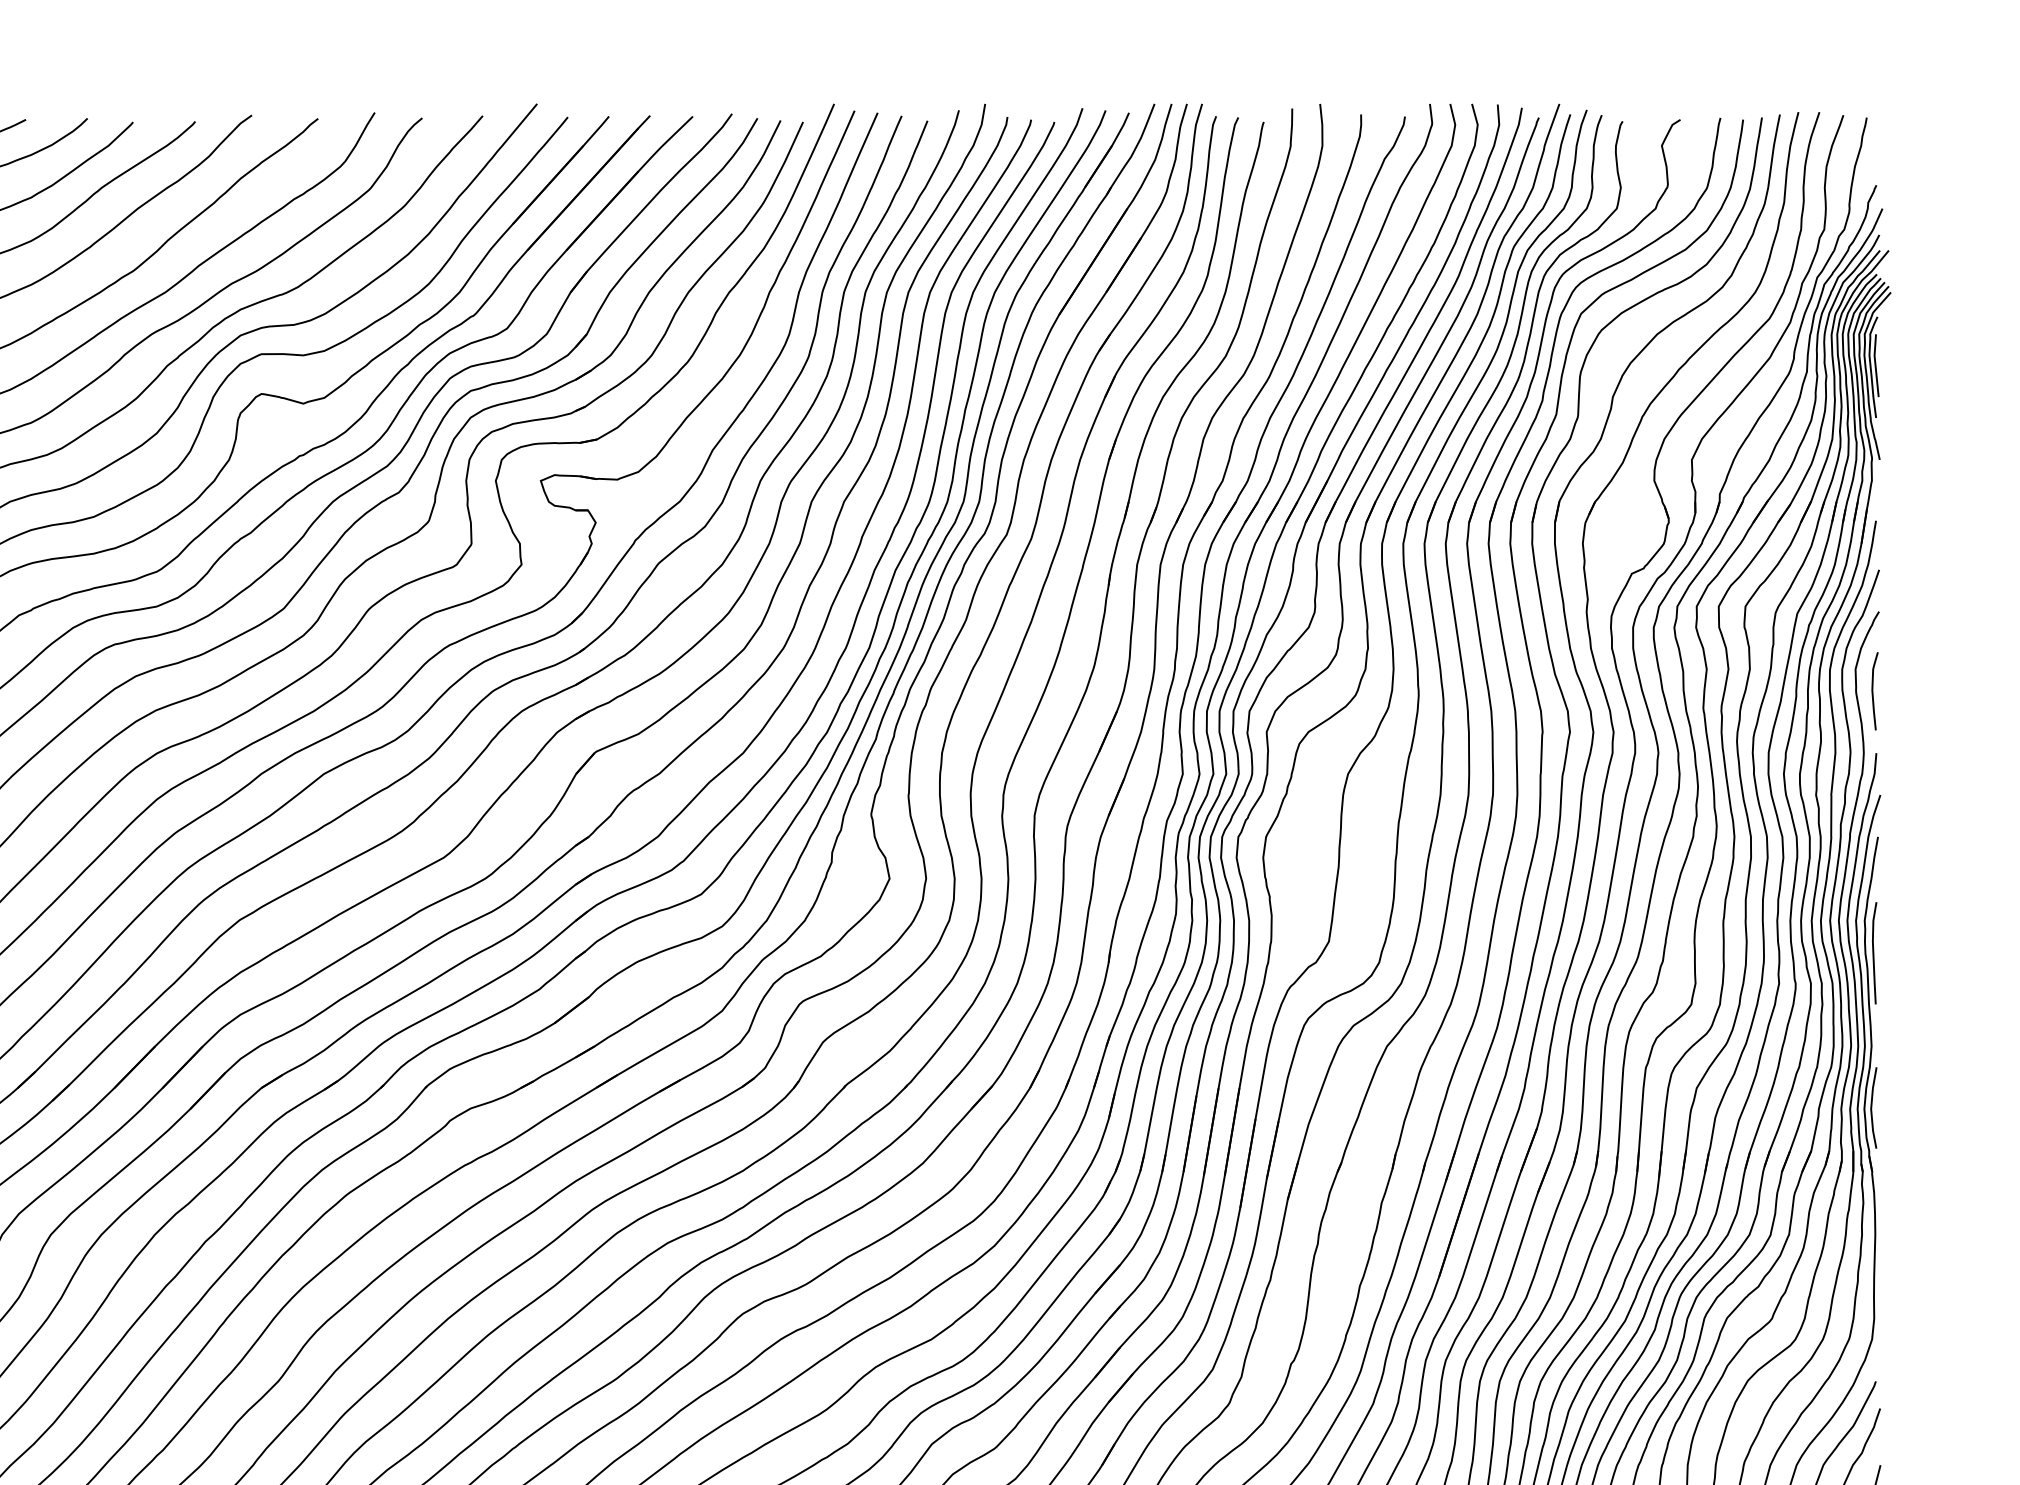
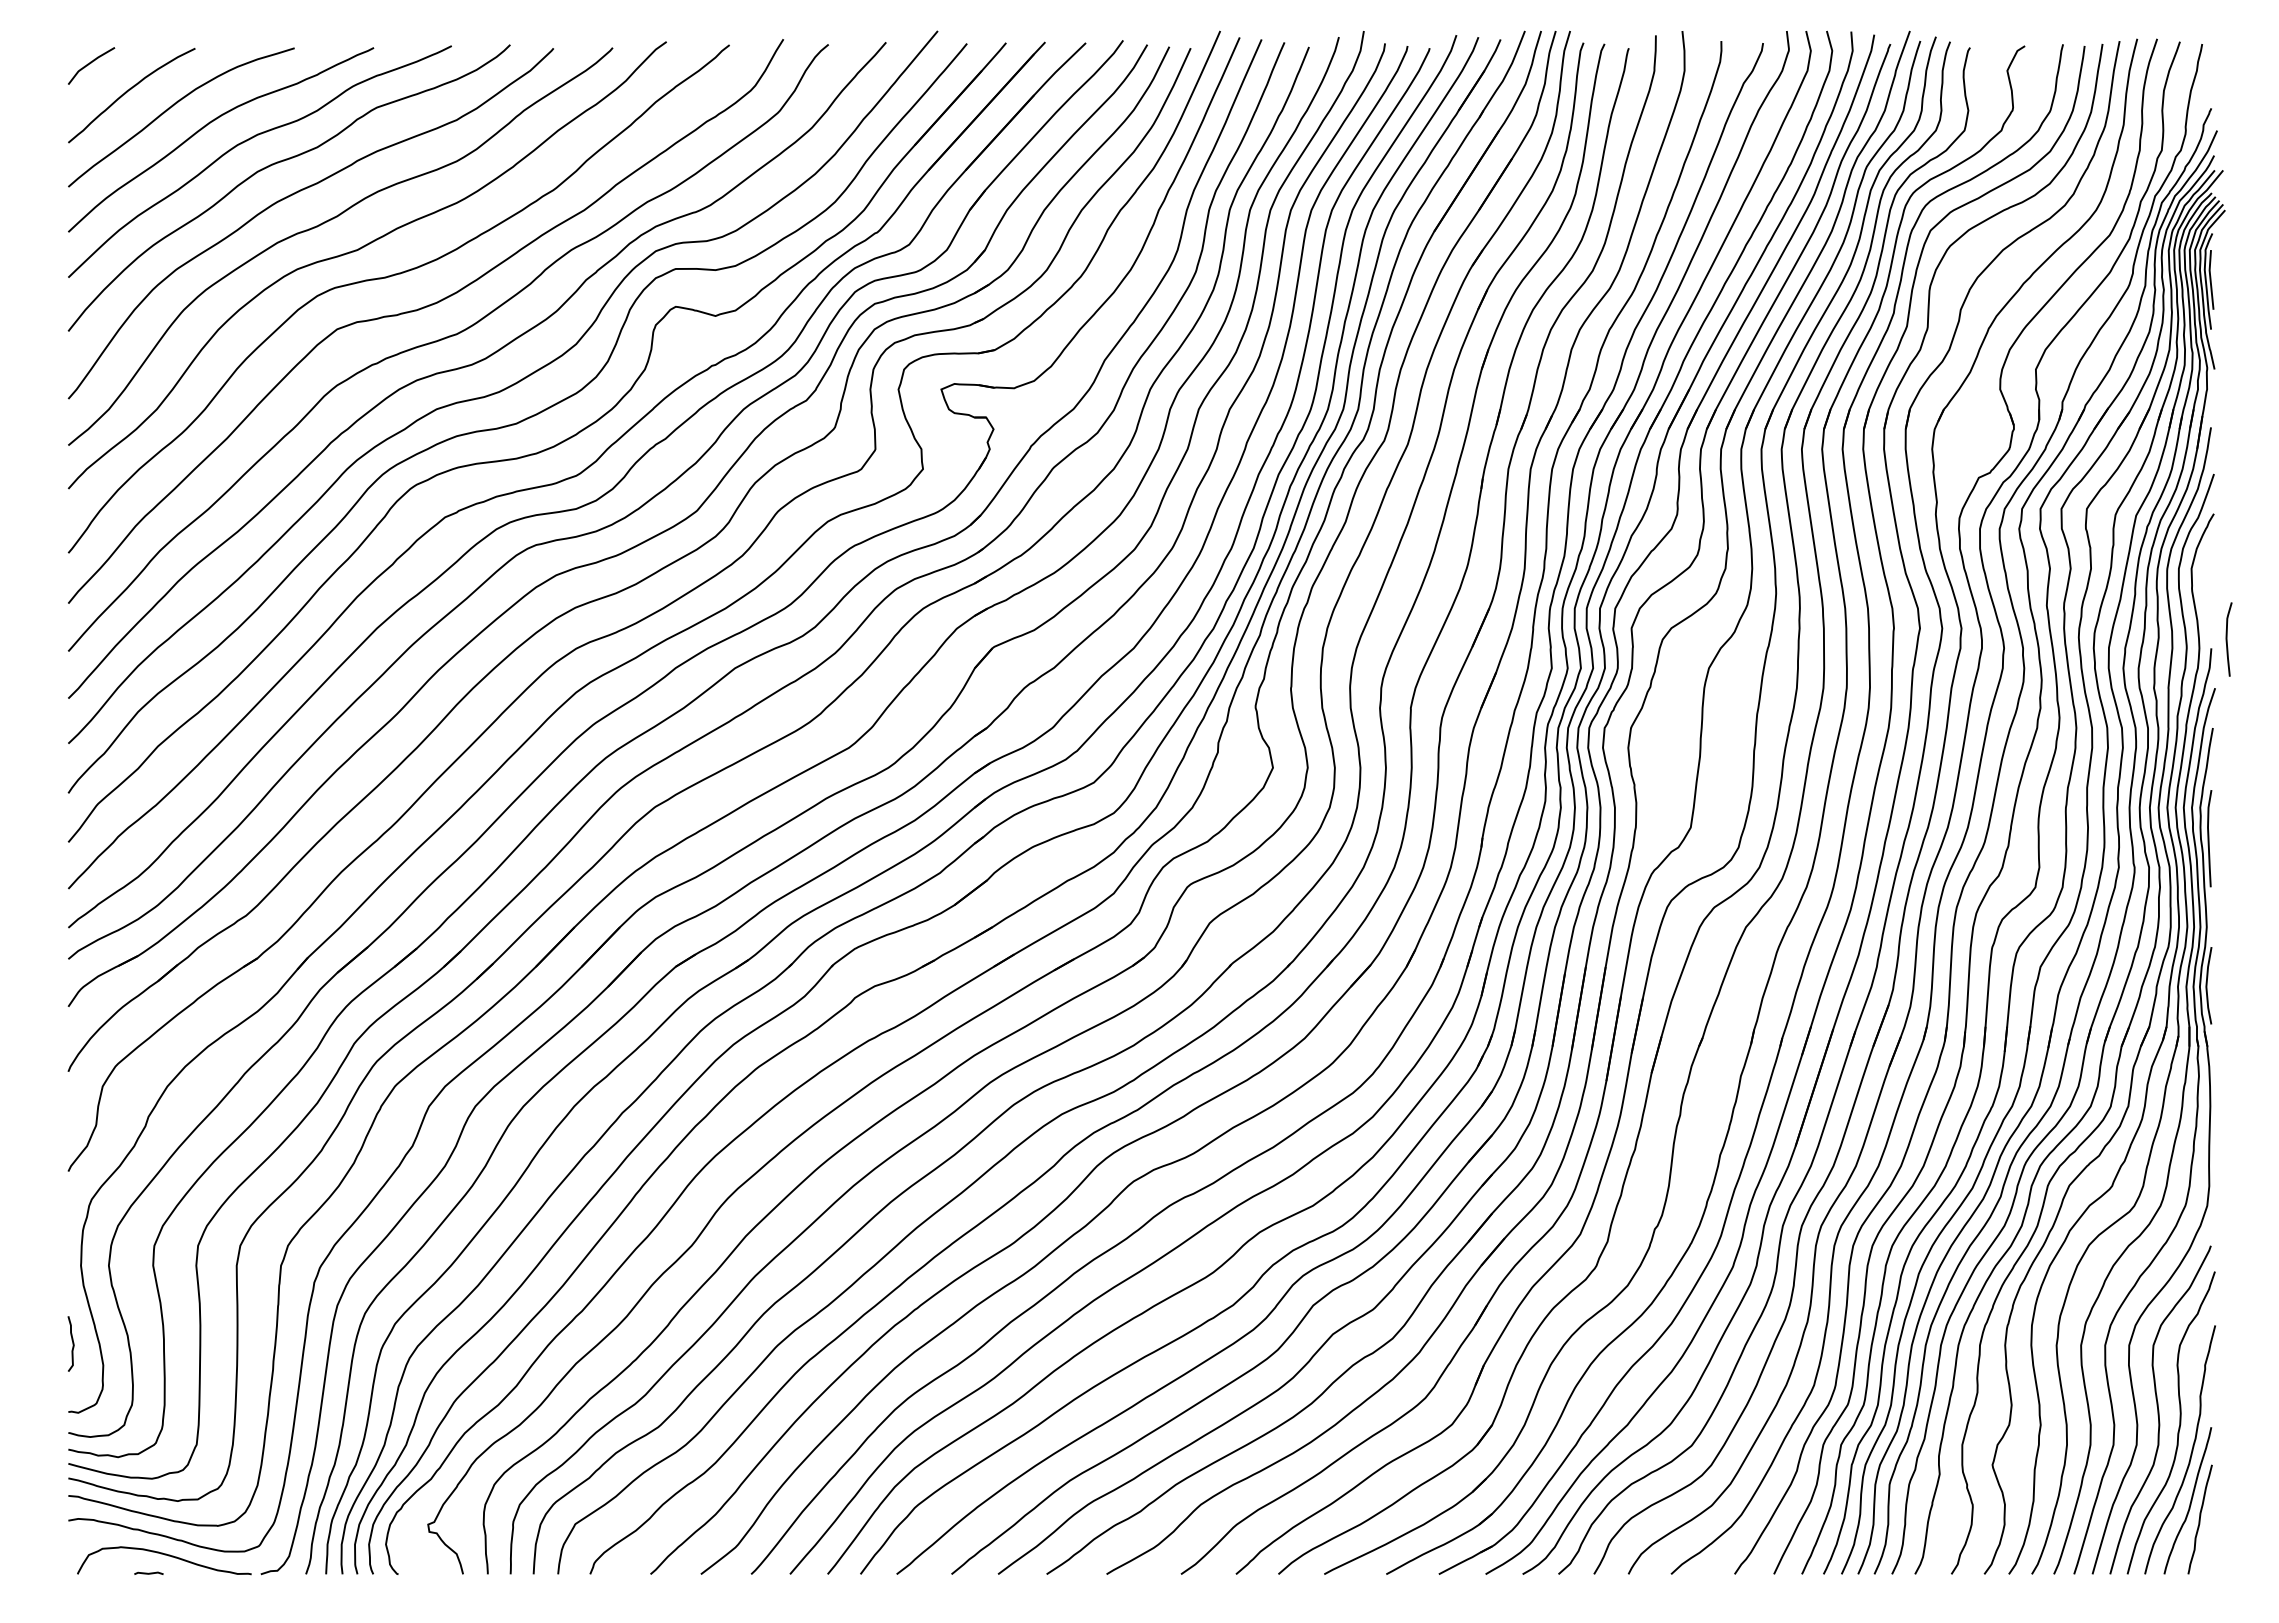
curve: (1873, 691) -> (2227, 639), moved

